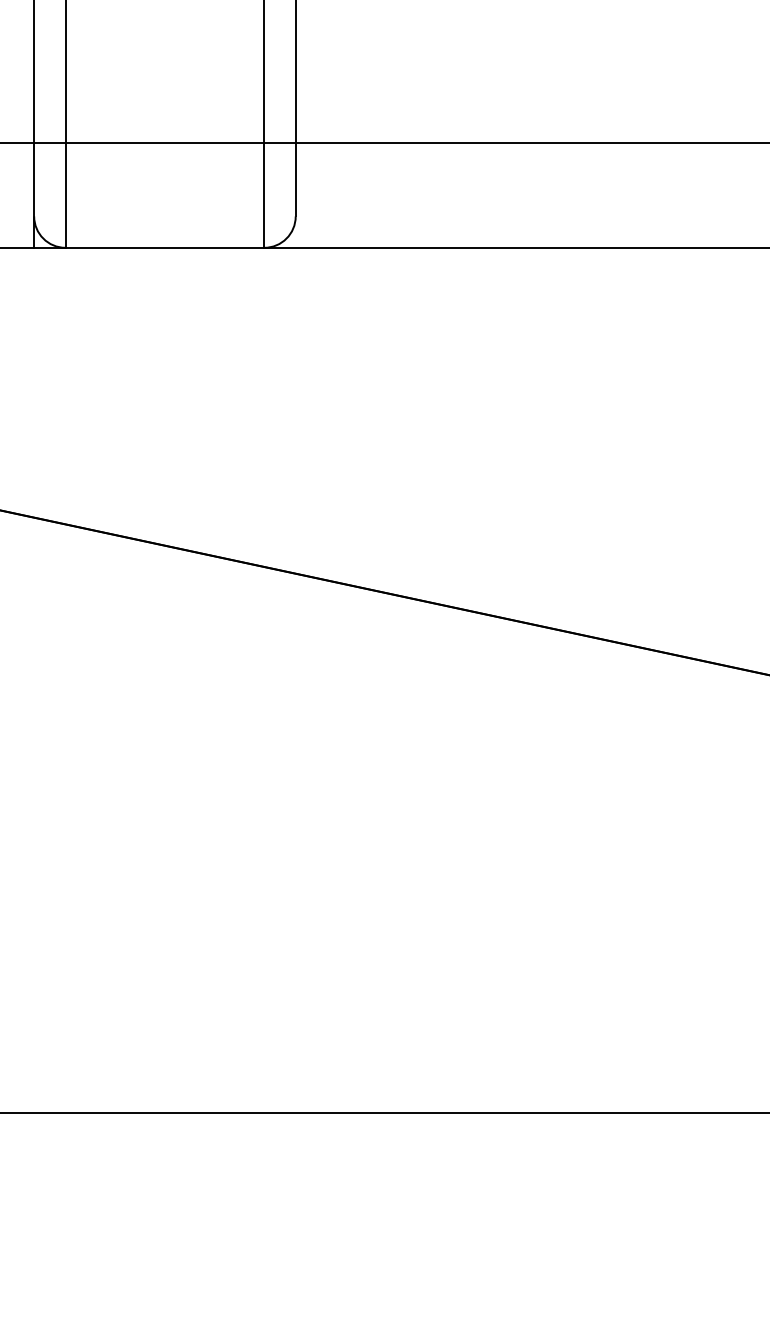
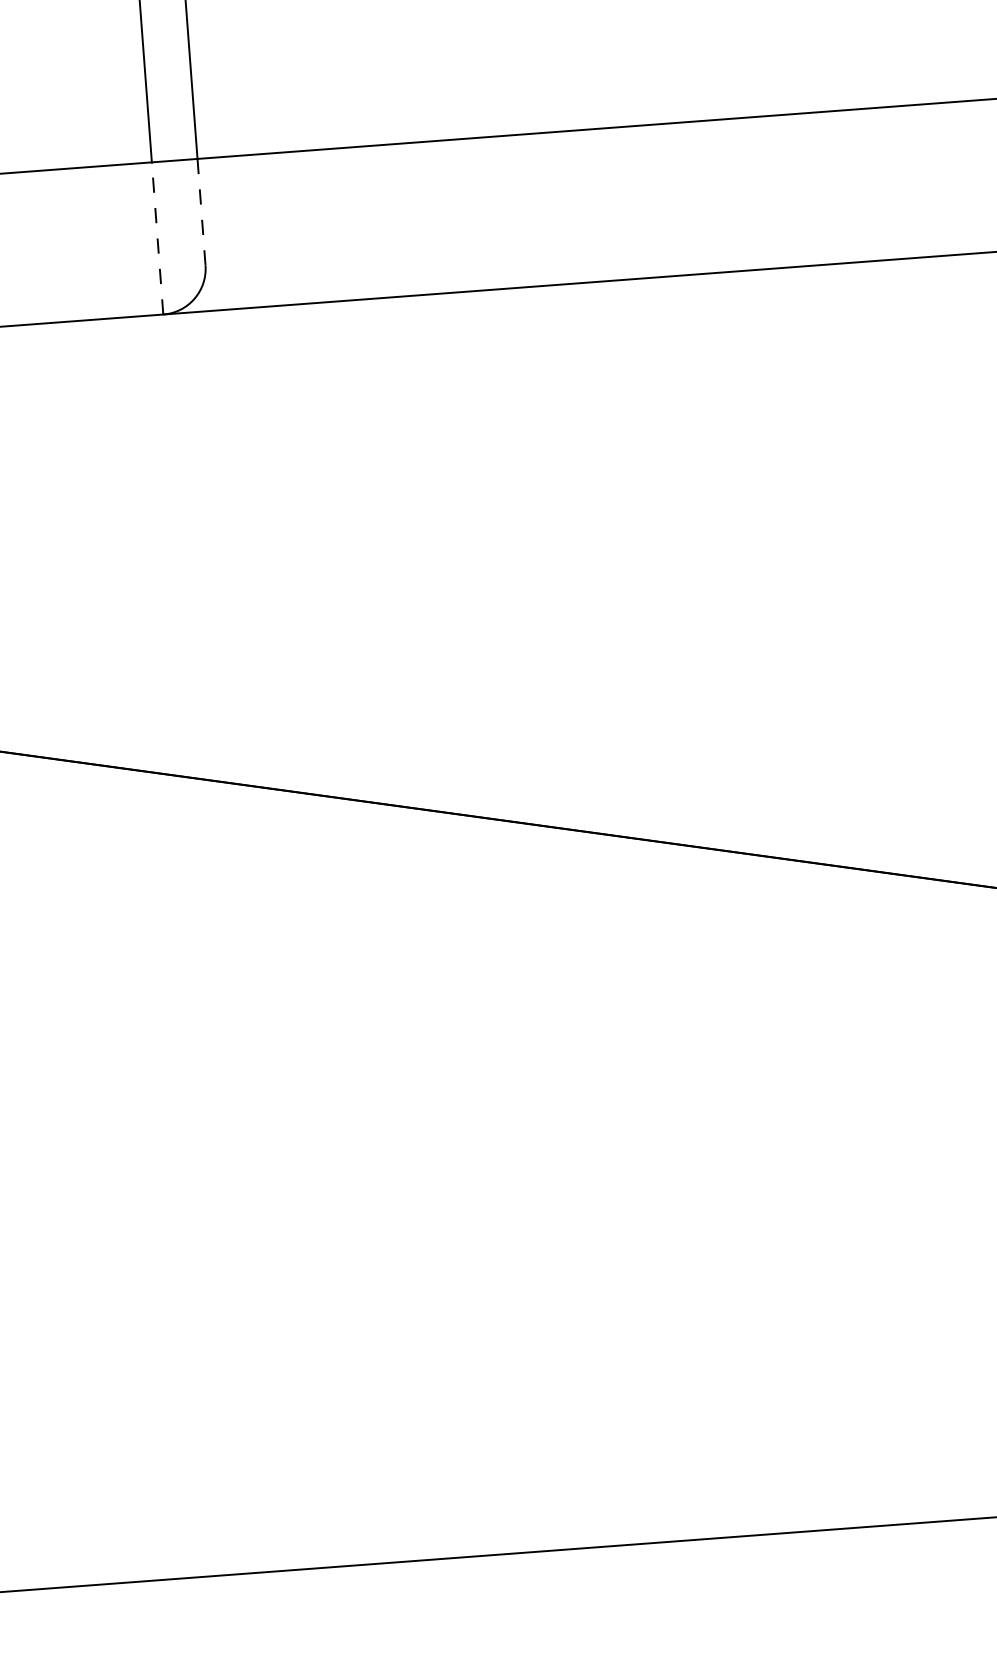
line: (295, 179) -> (201, 211), solid -> dashed
line: (264, 195) -> (157, 238), solid -> dashed

